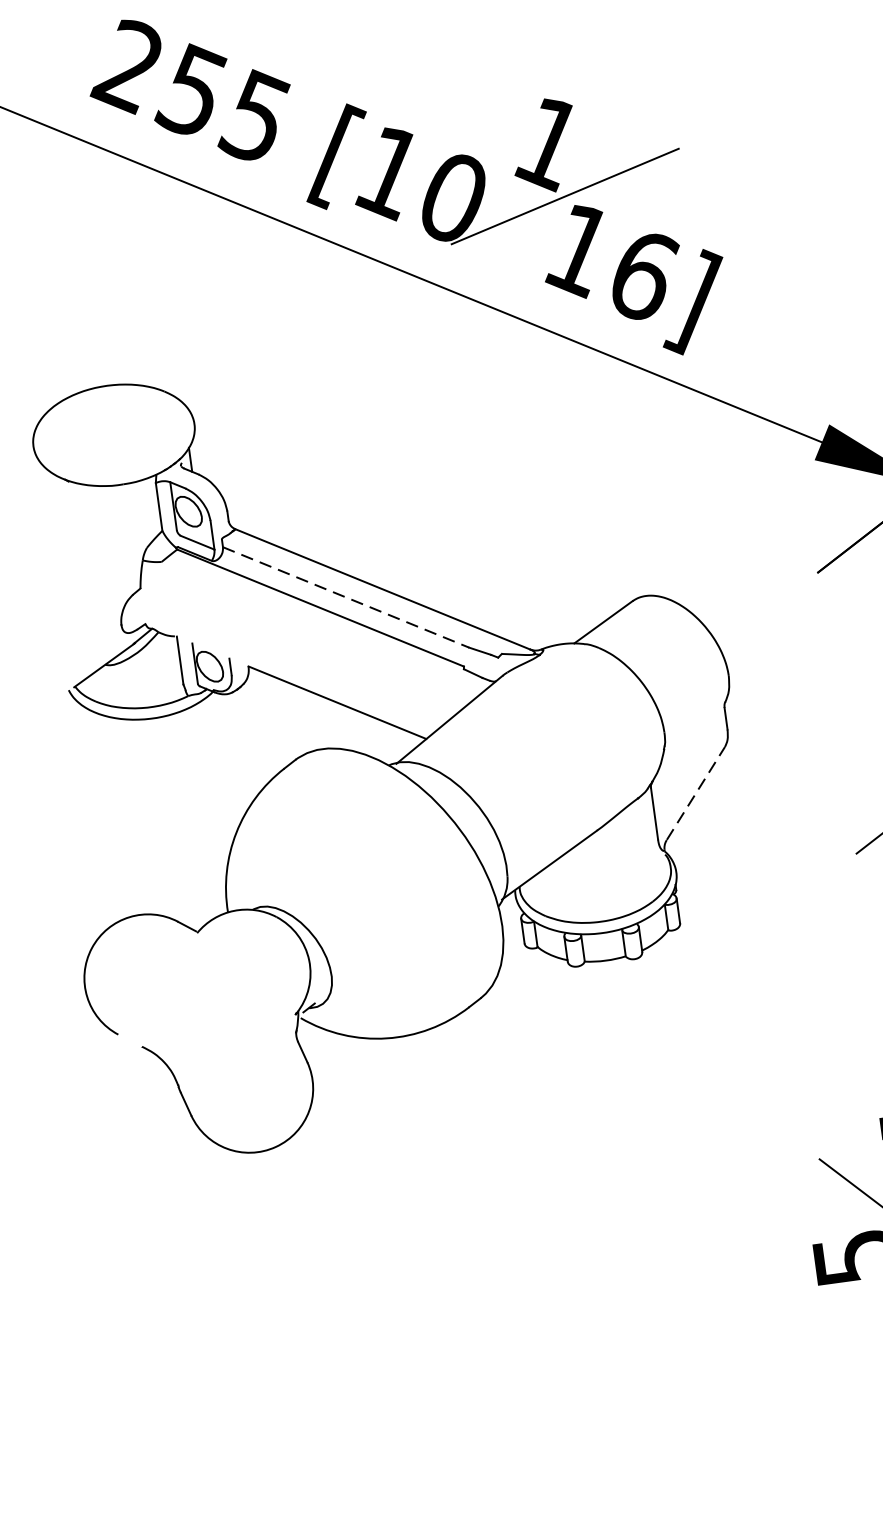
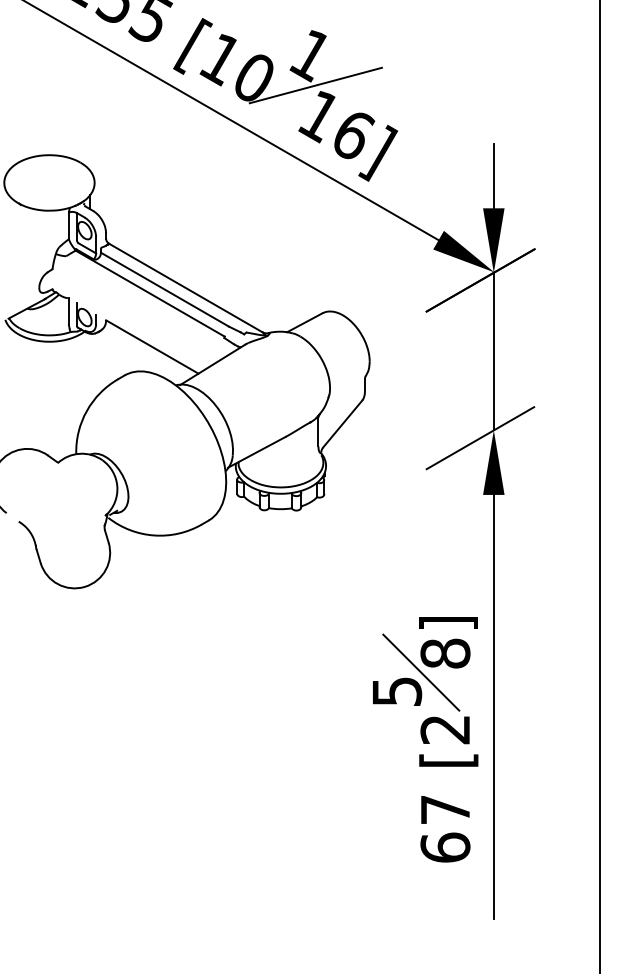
line: (346, 596) -> (165, 289), dashed -> solid
line: (697, 792) -> (343, 423), dashed -> solid

